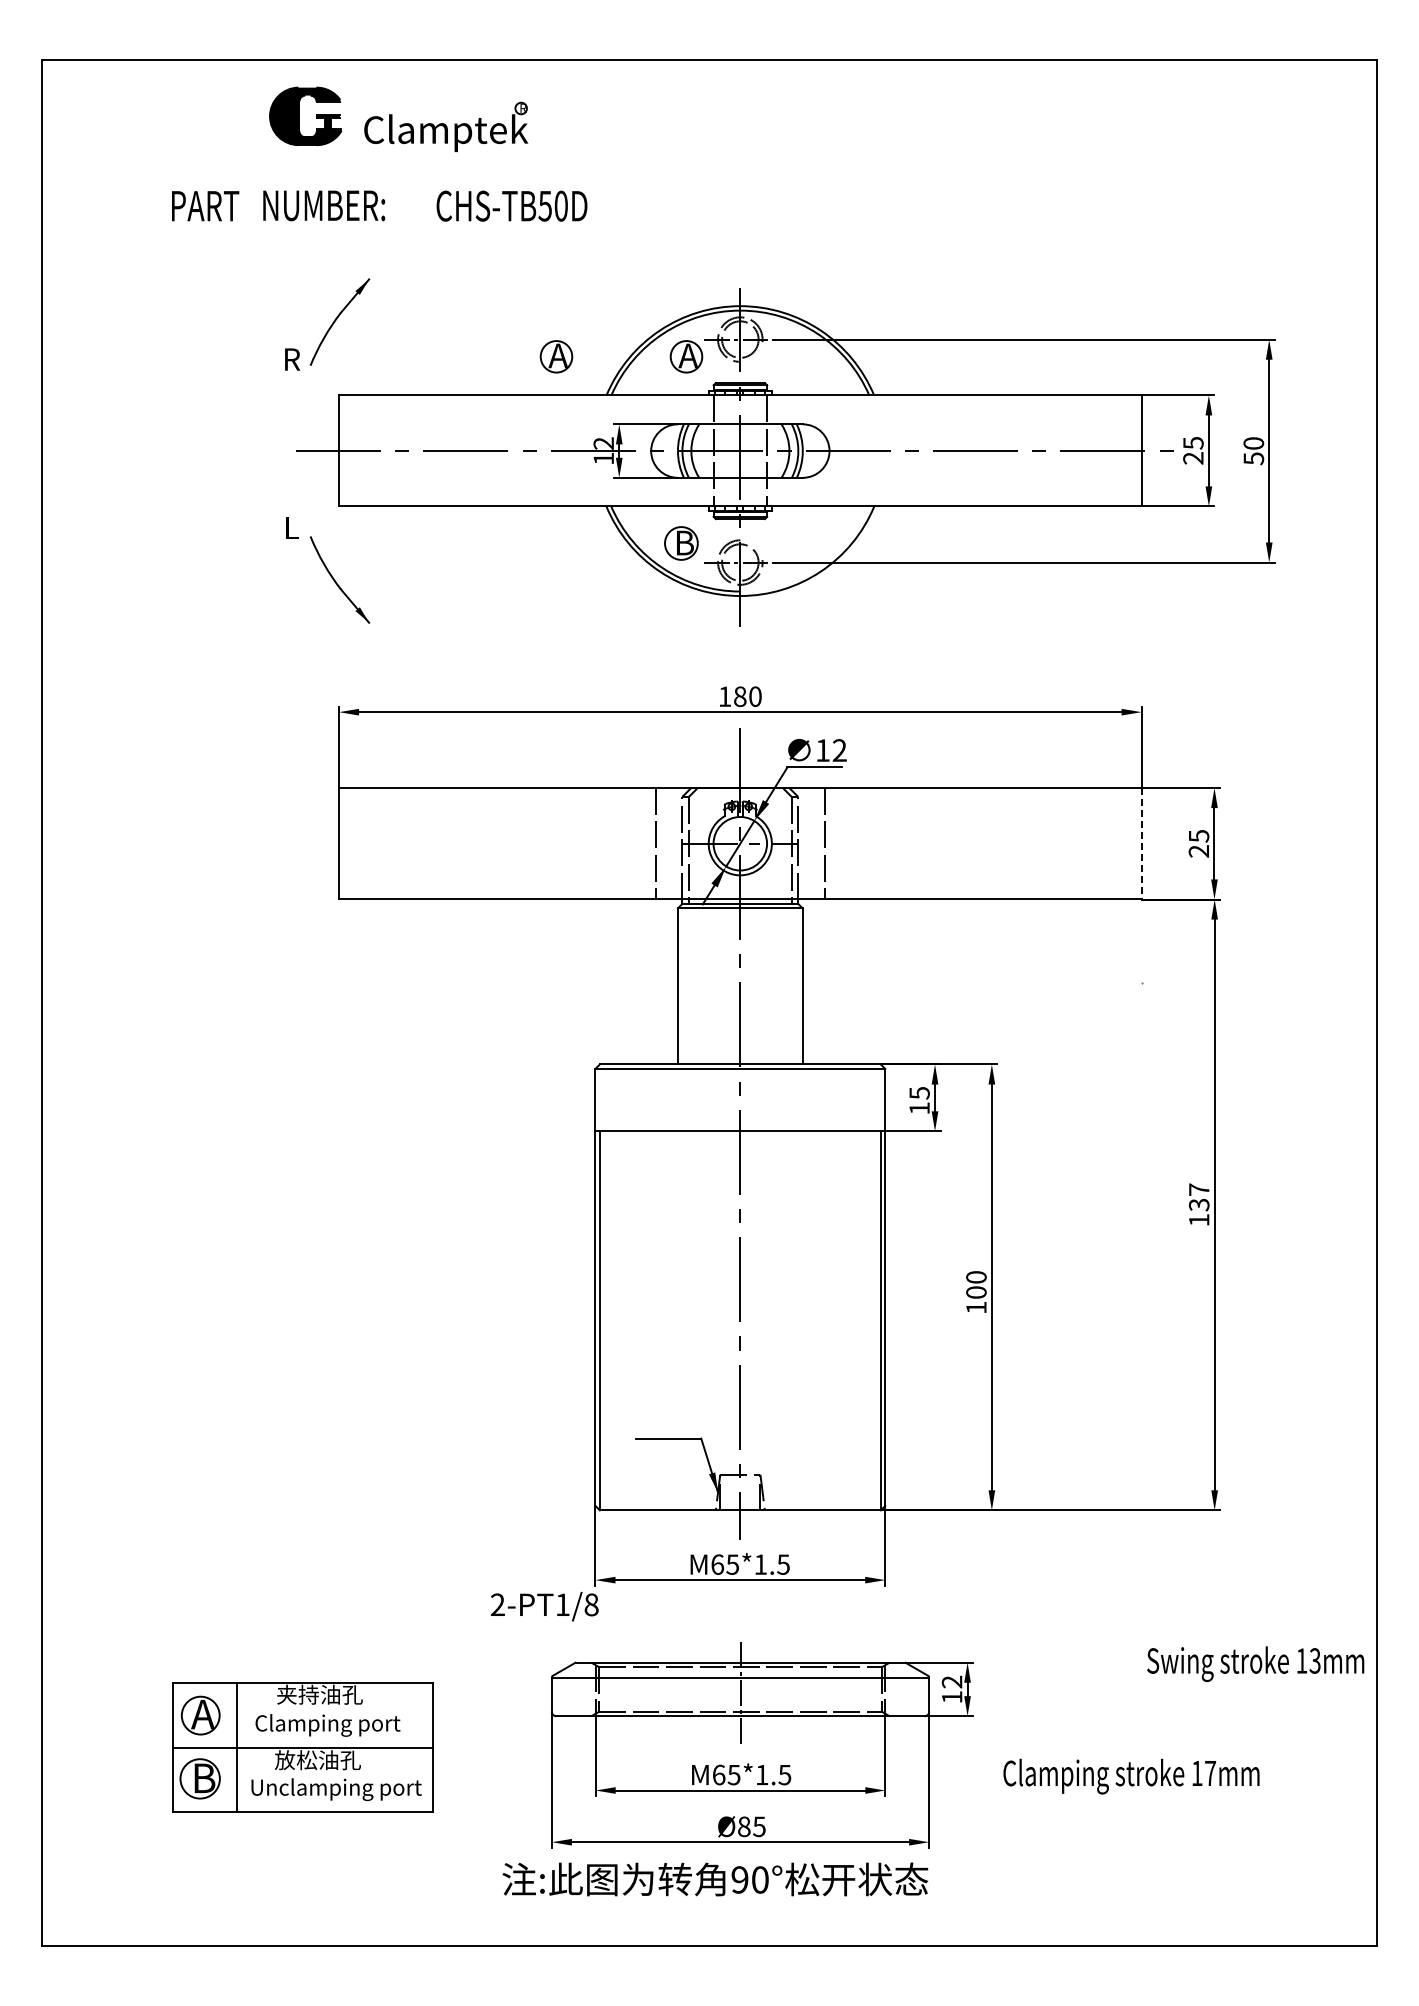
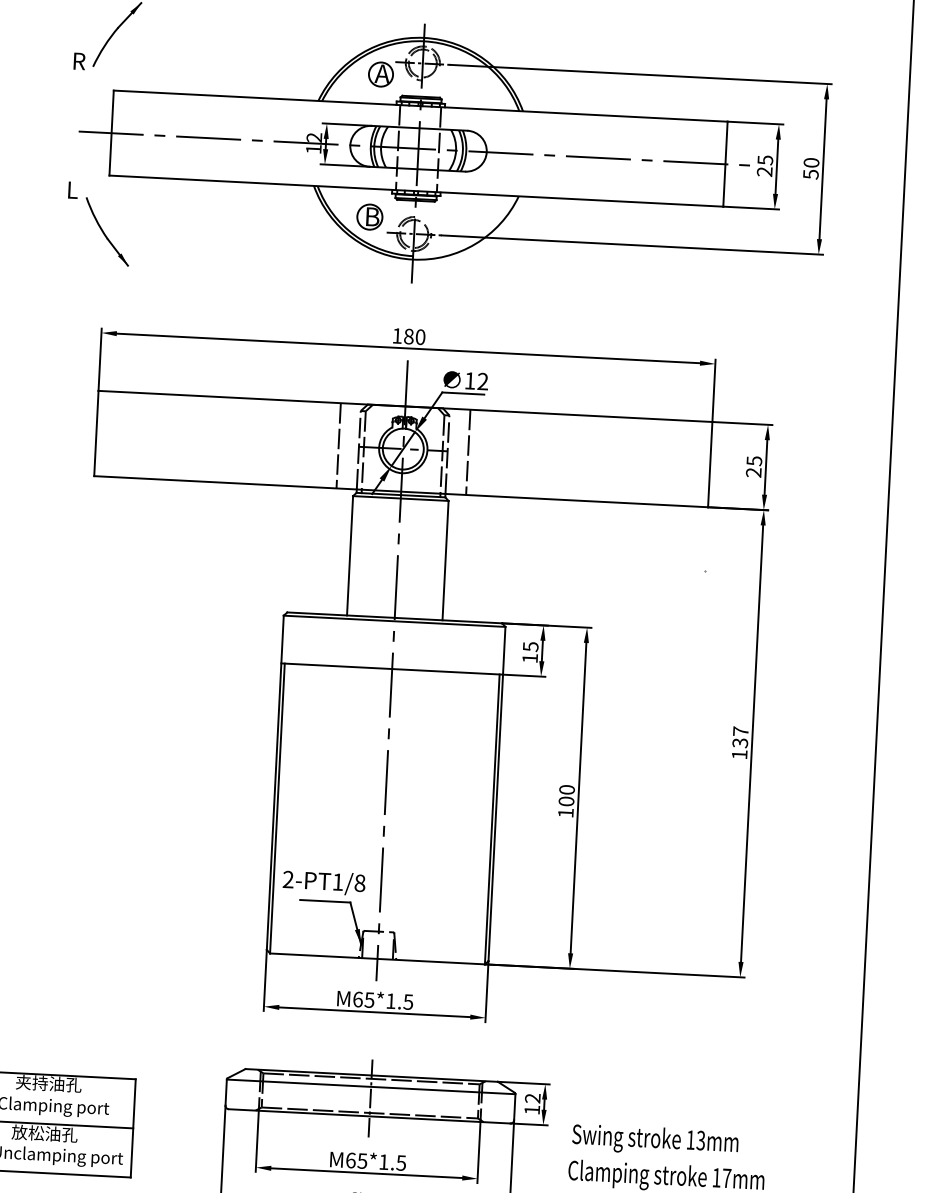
part: (556, 356) -> (281, 69), removed
line: (1141, 843) -> (710, 464), dashed -> solid
text: (544, 1606) -> (323, 882), moved
text: (1255, 1663) -> (655, 1140), moved

